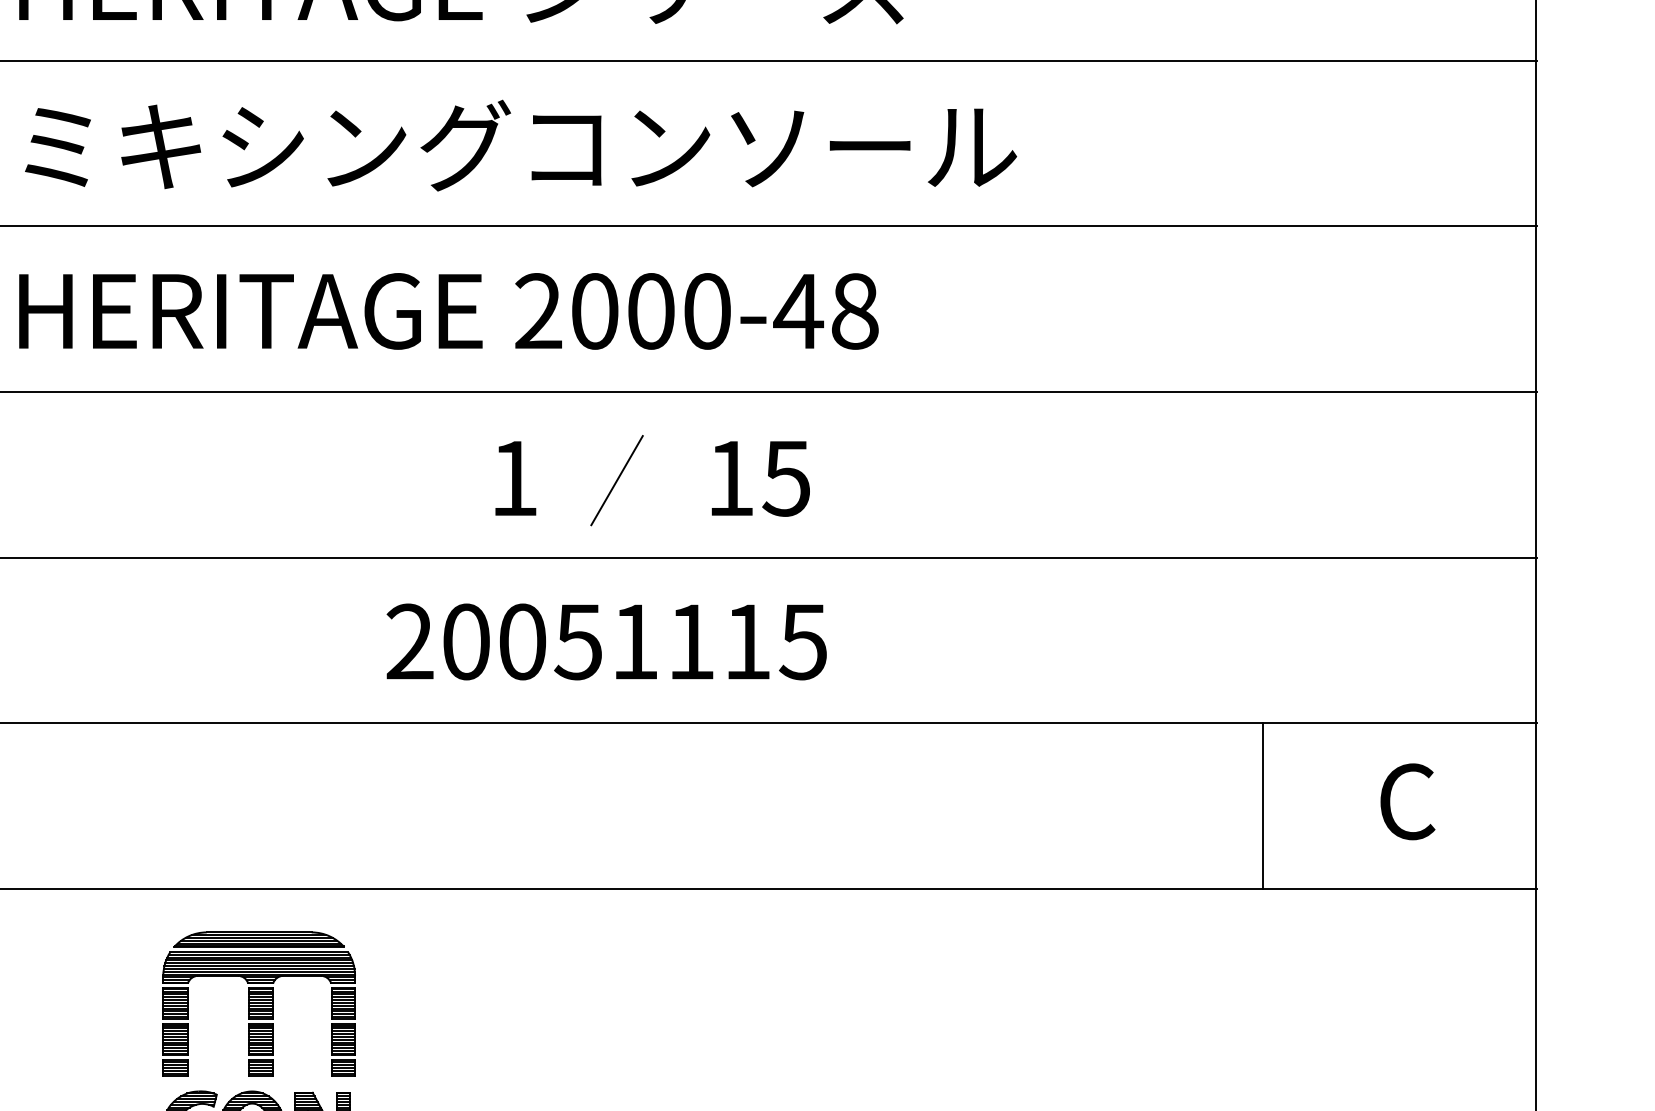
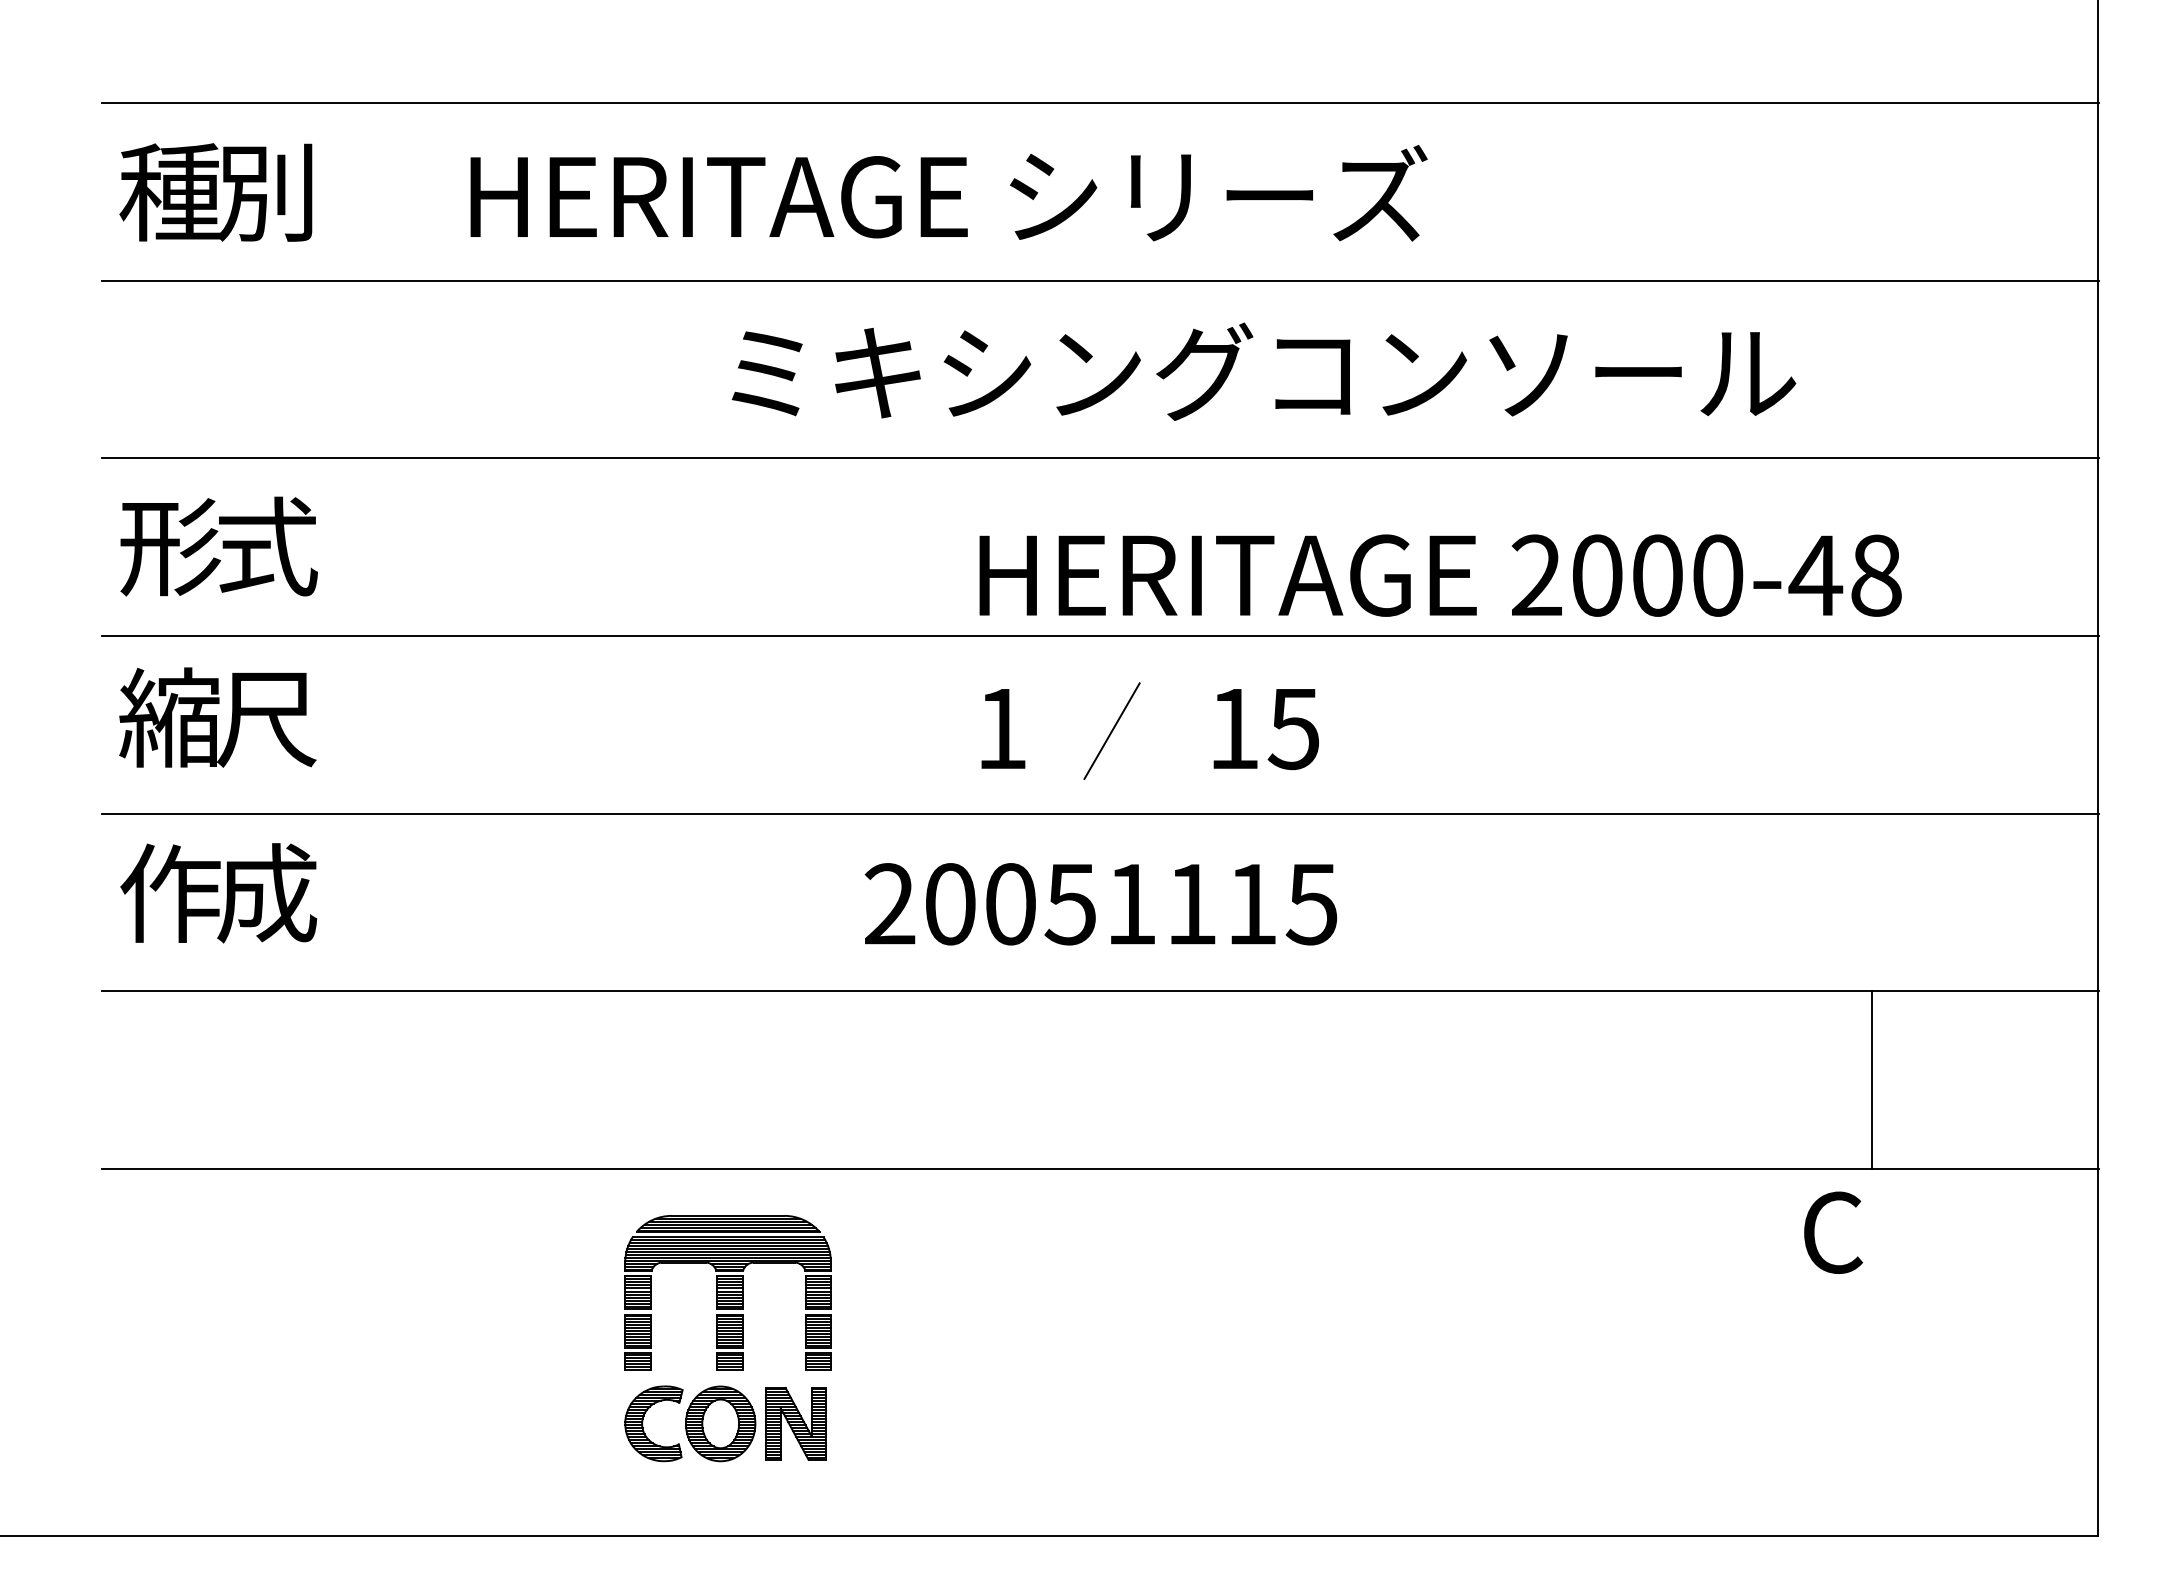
text: (520, 145) -> (1263, 371), moved
text: (448, 311) -> (1440, 575), moved
text: (1407, 801) -> (1833, 1232), moved
line: (1263, 806) -> (1872, 1080), moved

